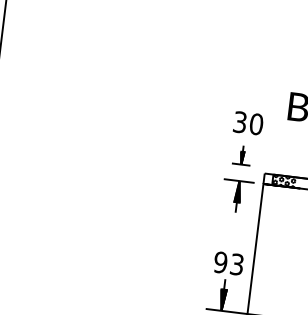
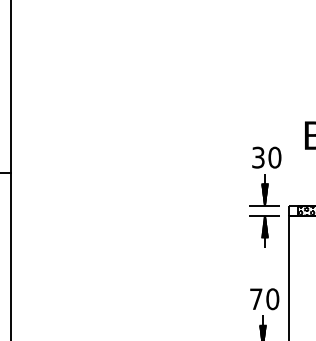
part: (242, 155) -> (264, 190), size x1.67
text: (228, 263) -> (264, 299), 93 -> 70

